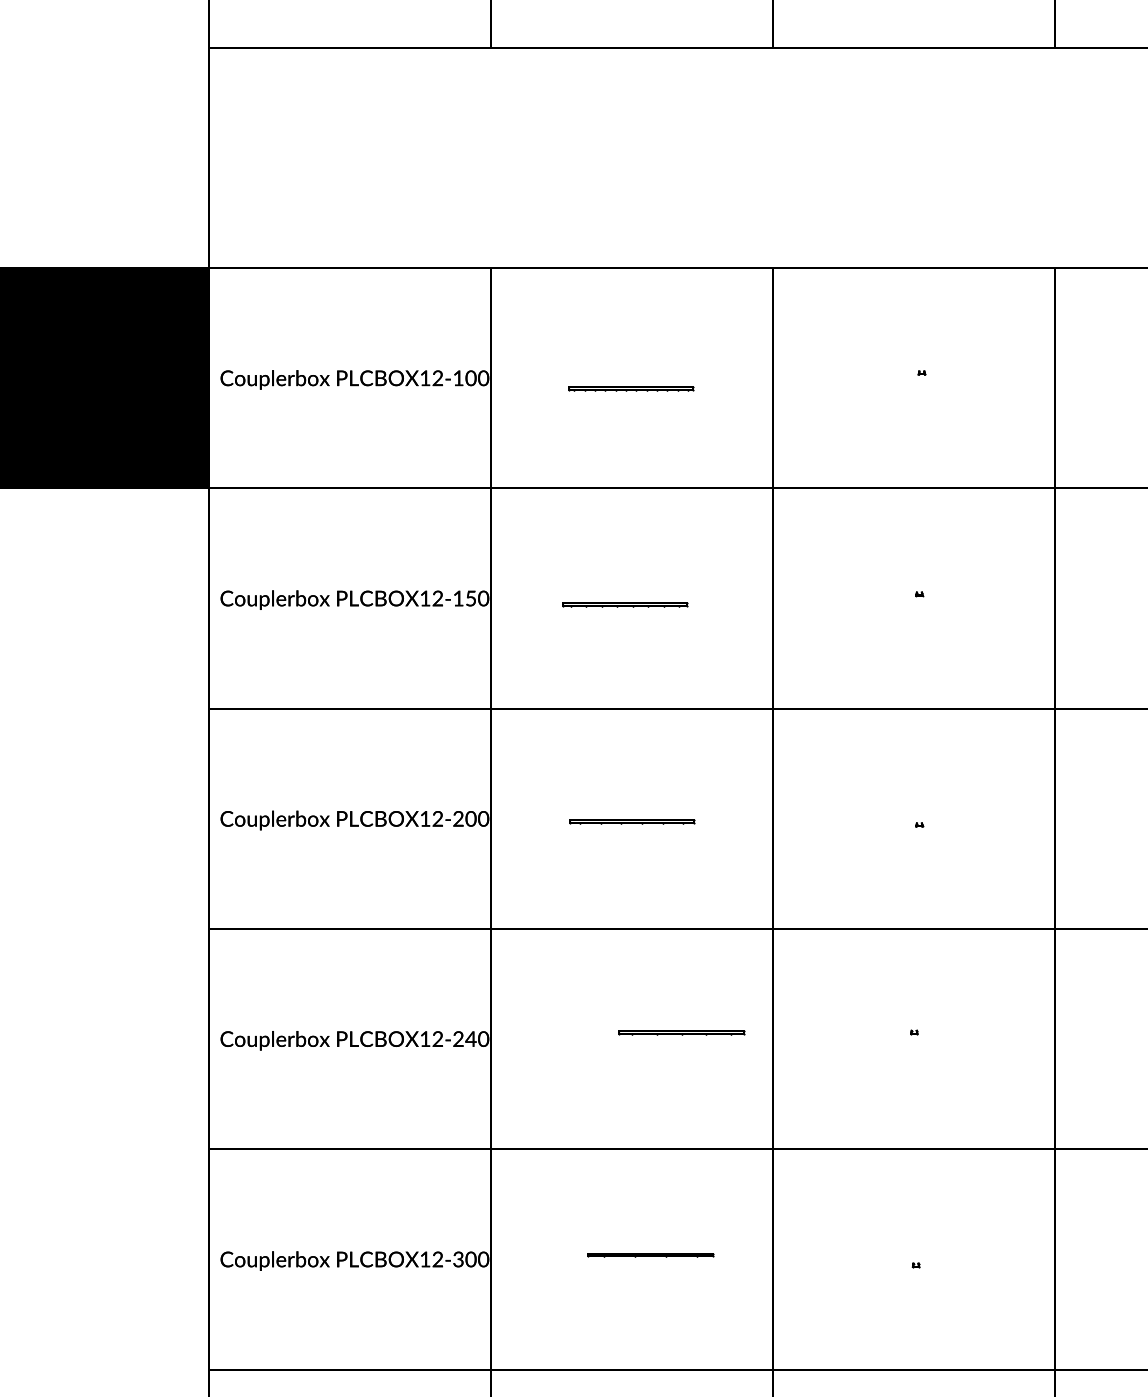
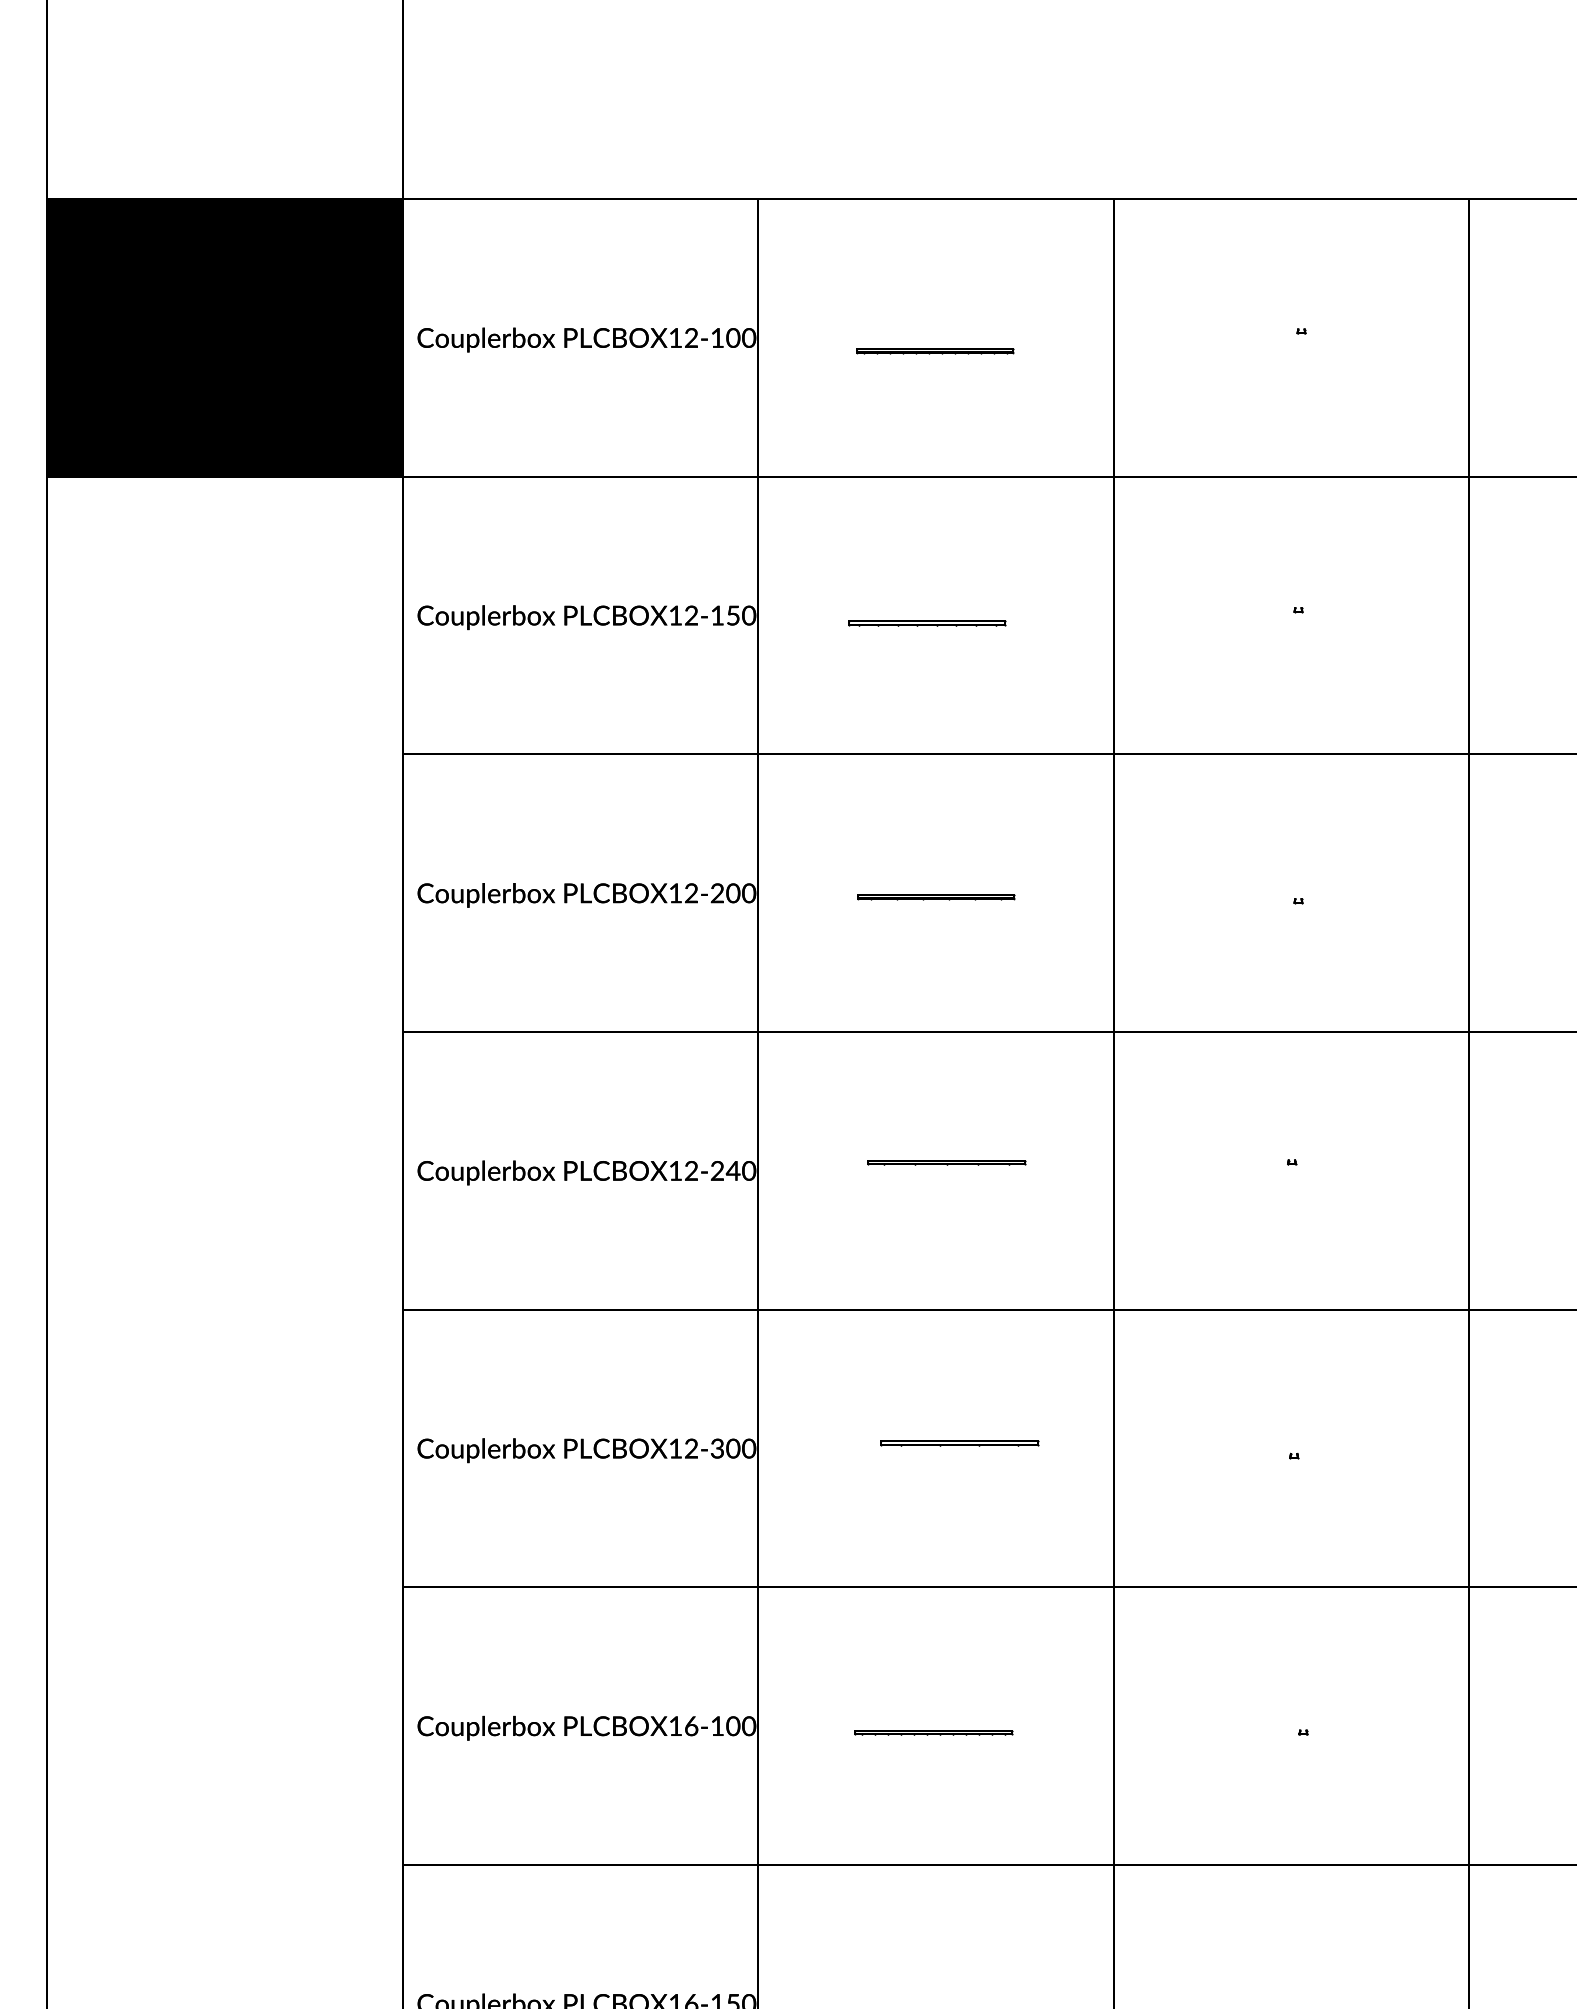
part: (681, 1032) -> (946, 1162), moved

